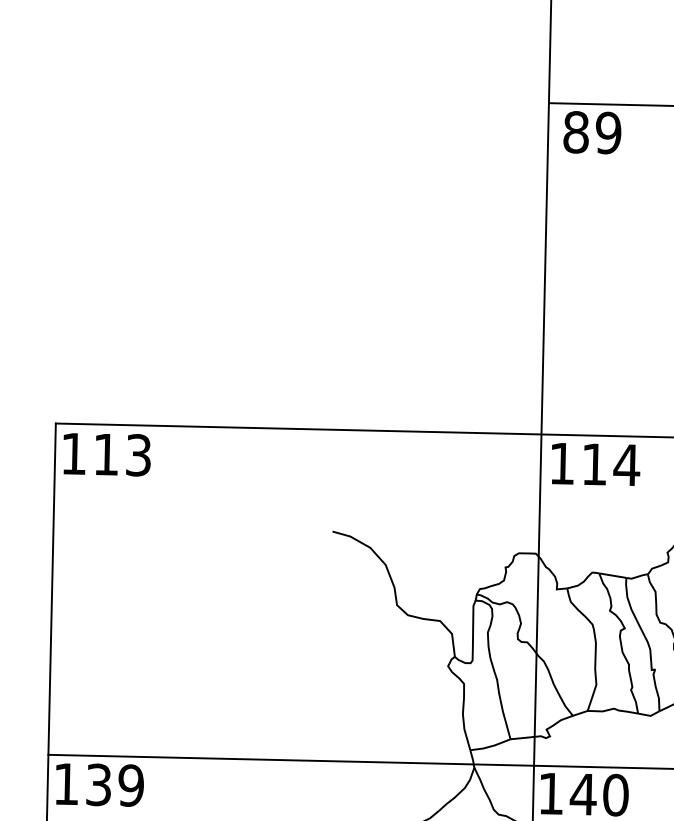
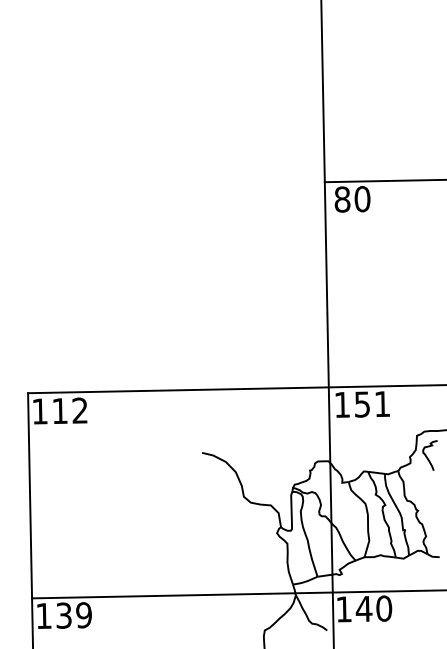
text: (608, 133) -> (362, 199), 89 -> 80
text: (137, 454) -> (79, 410), 113 -> 112
text: (610, 465) -> (372, 404), 114 -> 151

